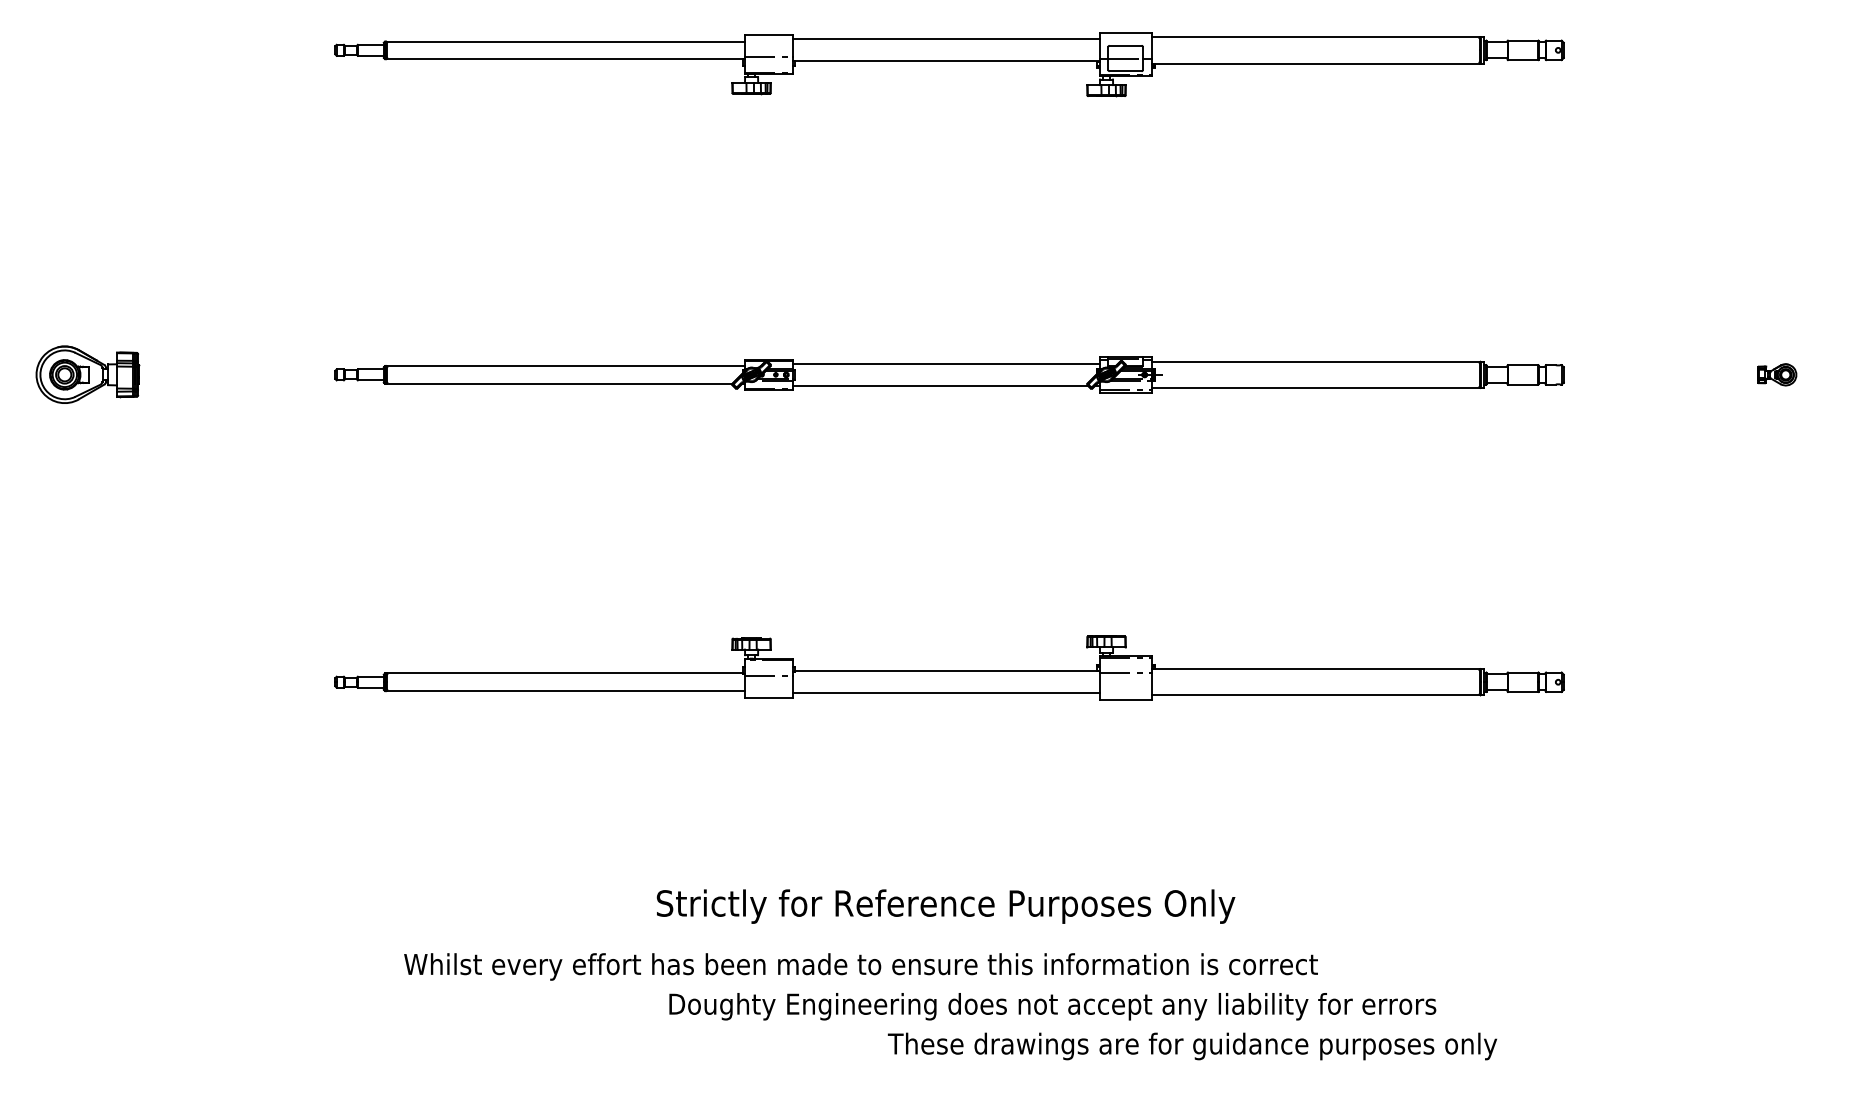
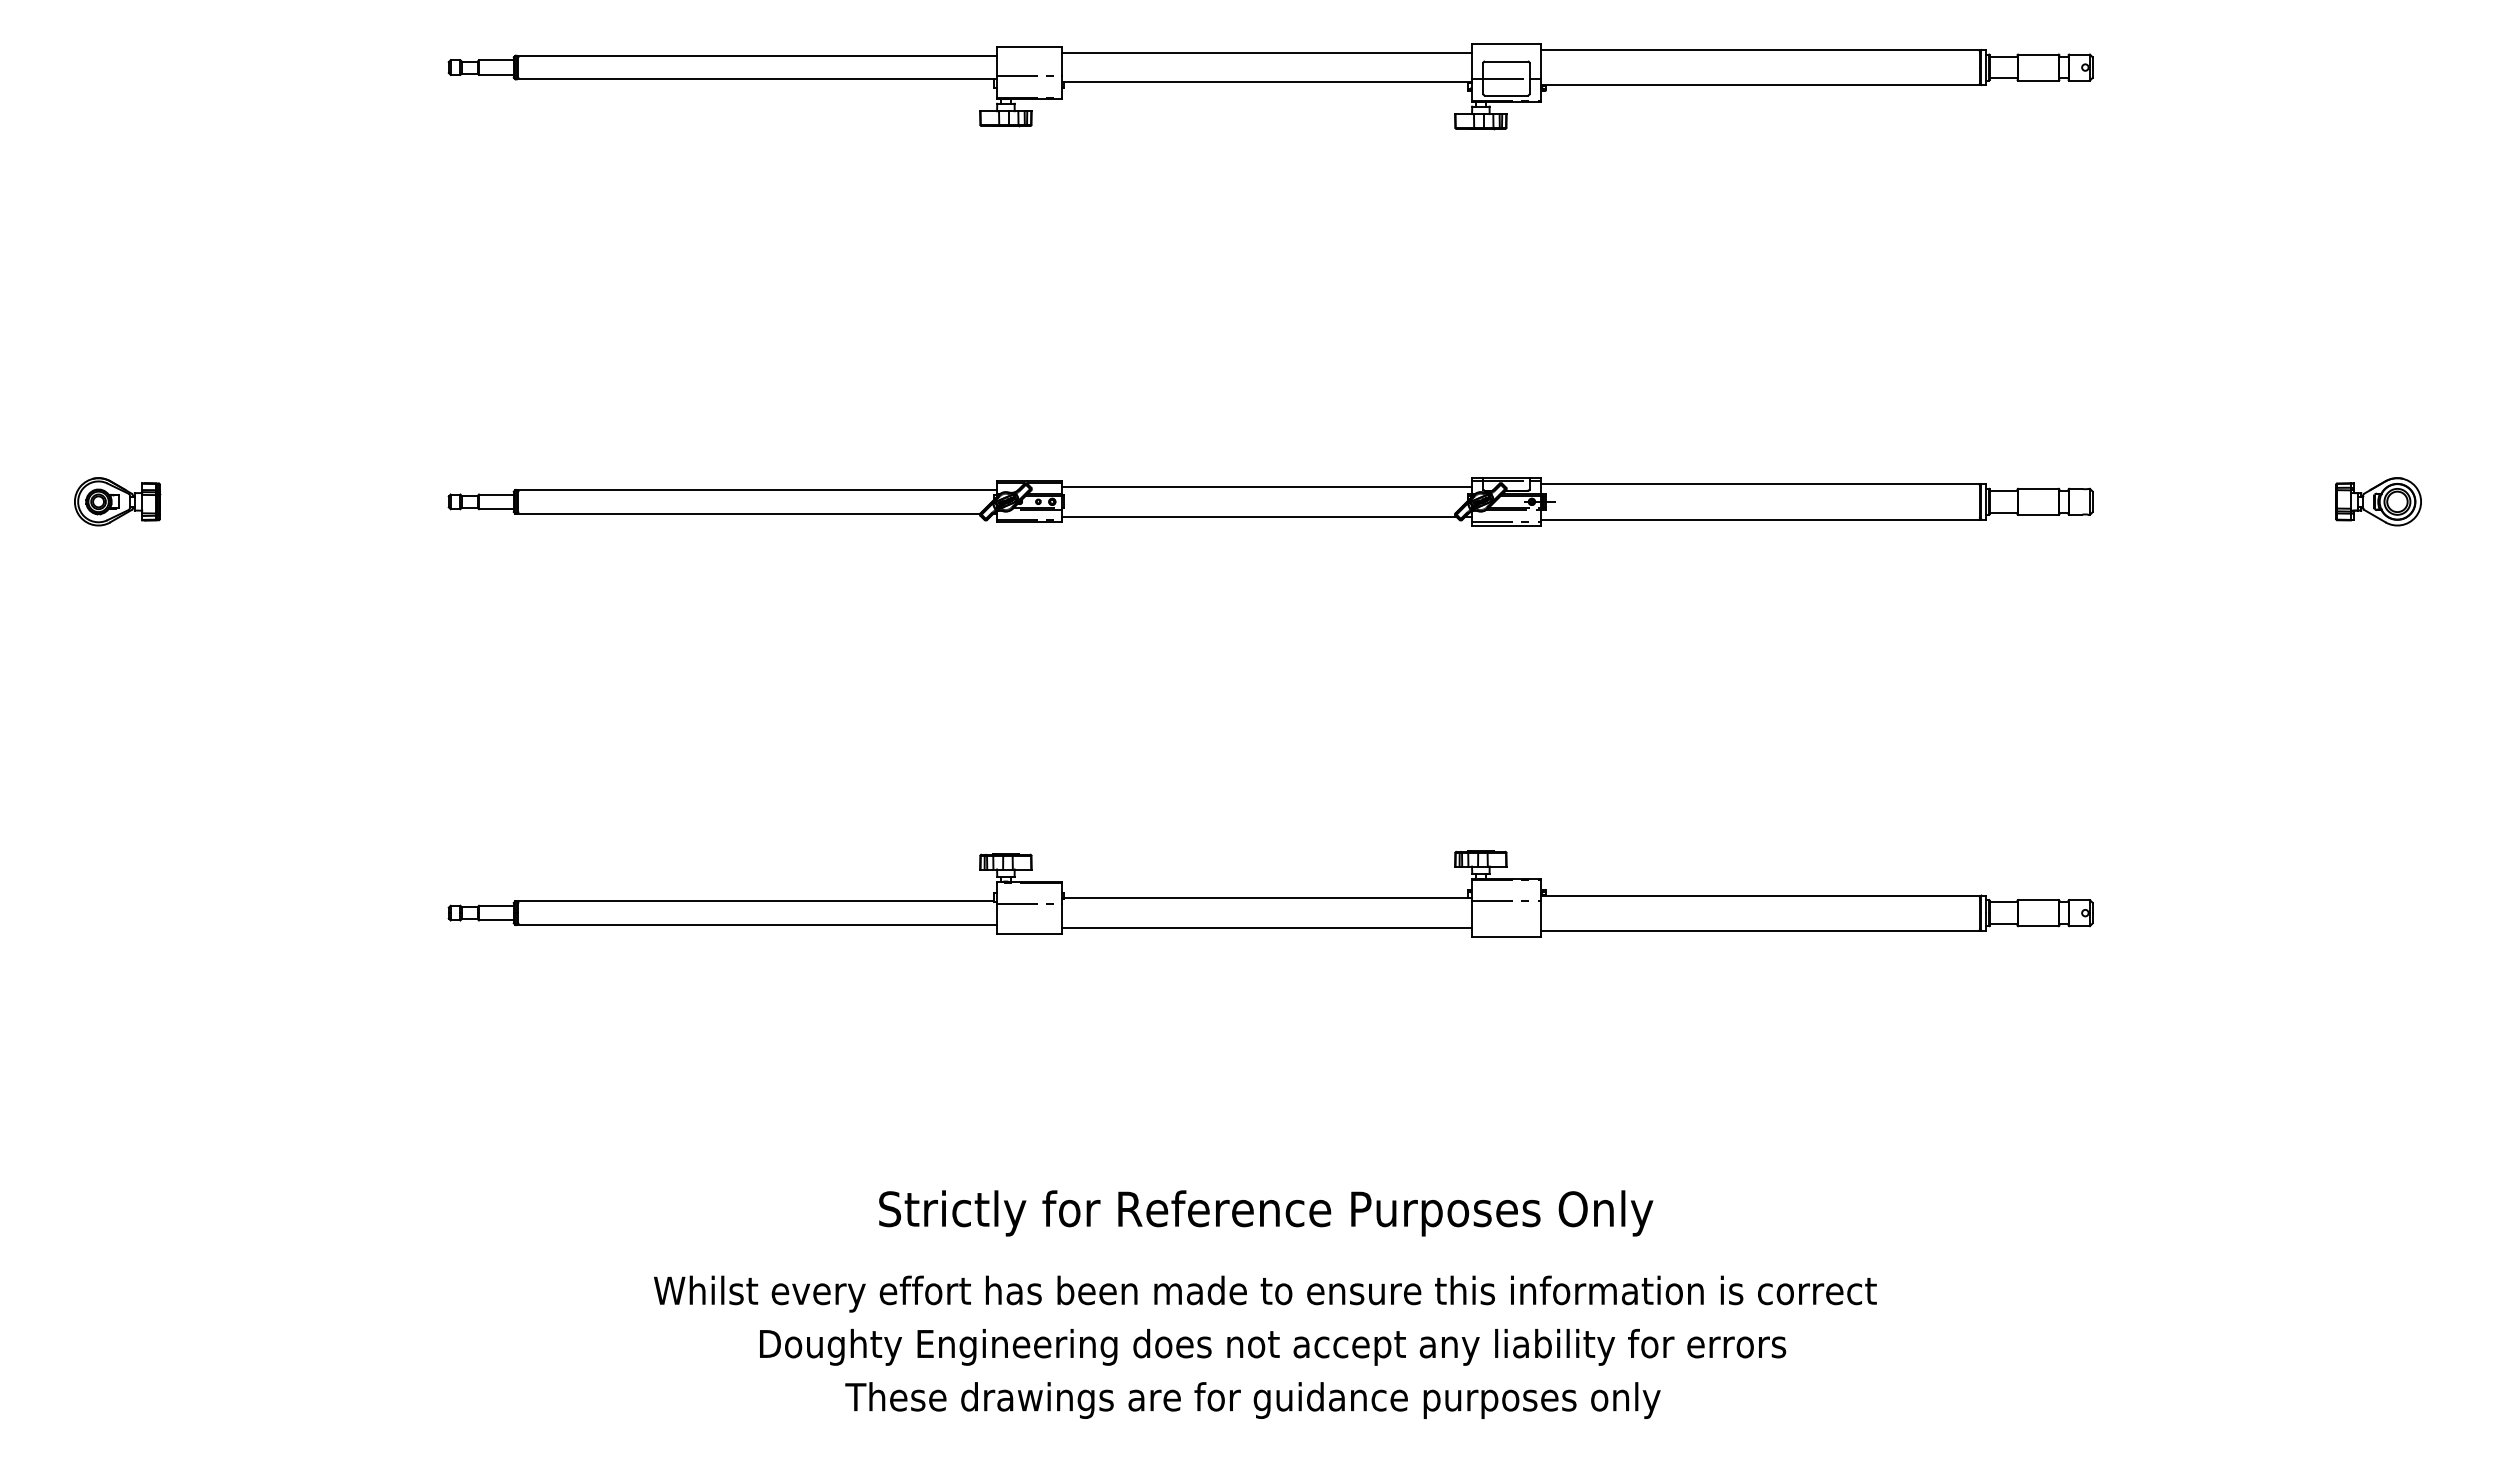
part: (87, 374) -> (117, 501), size x0.62
part: (1777, 374) -> (2378, 501), size x1.67
text: (861, 966) -> (1265, 1293), moved
text: (1053, 1006) -> (1273, 1347), moved
text: (1192, 1046) -> (1252, 1400), moved

